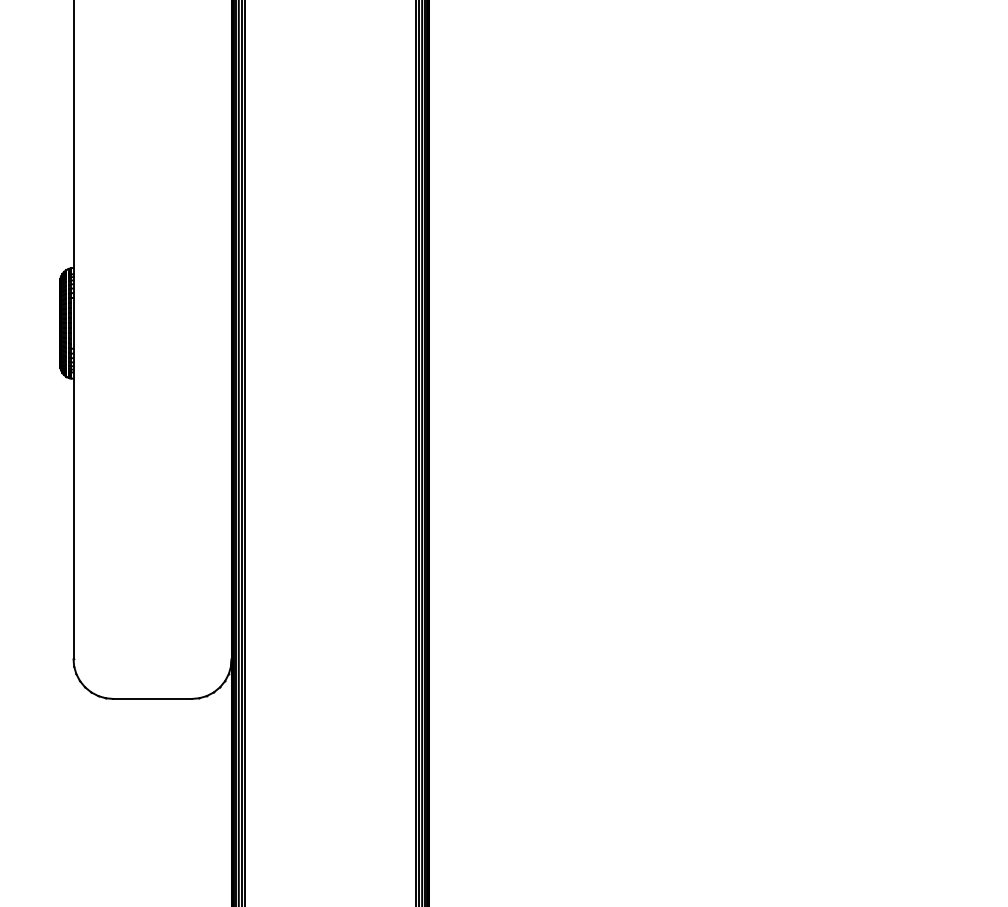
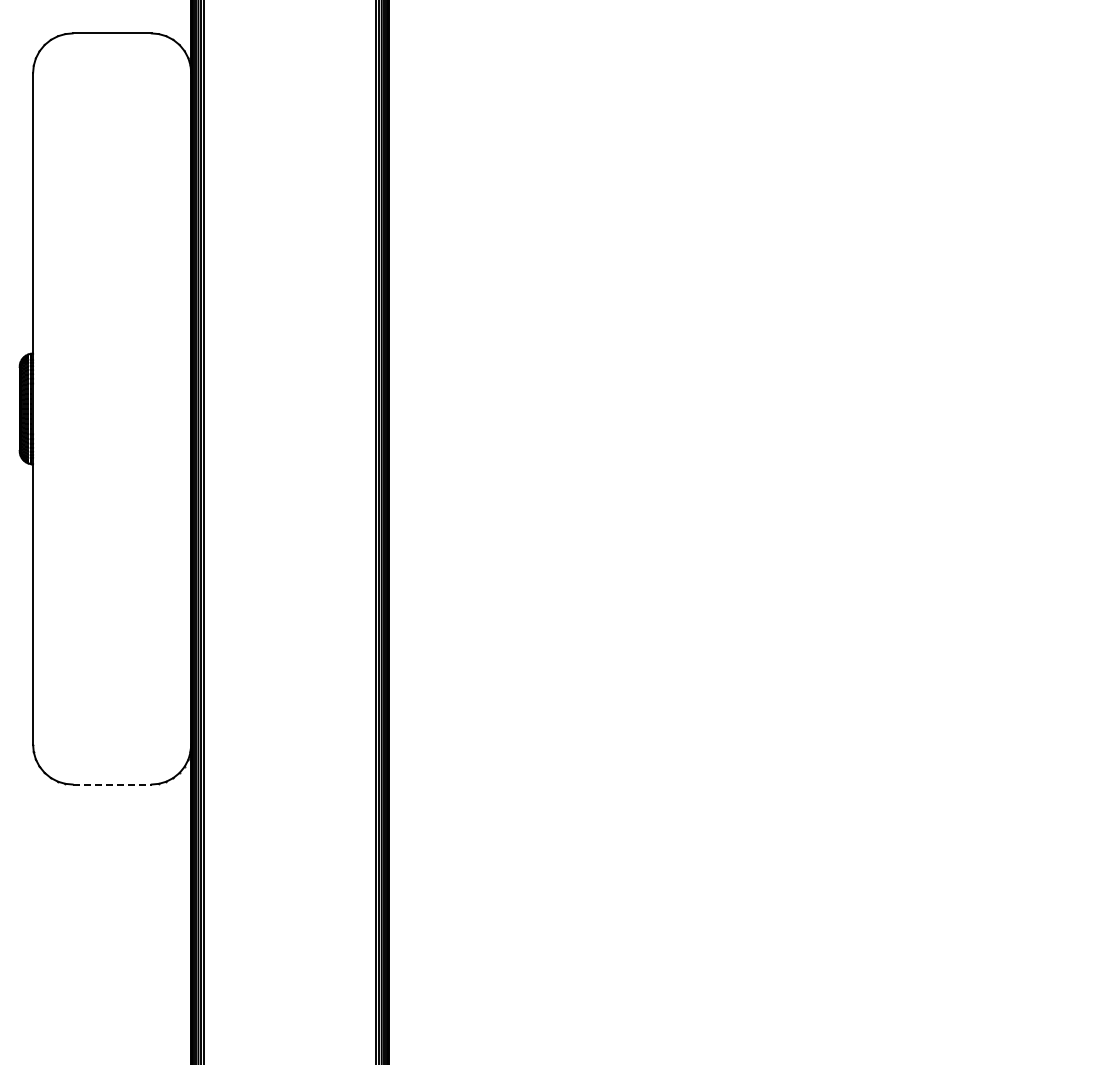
line: (152, 698) -> (112, 784), solid -> dashed

